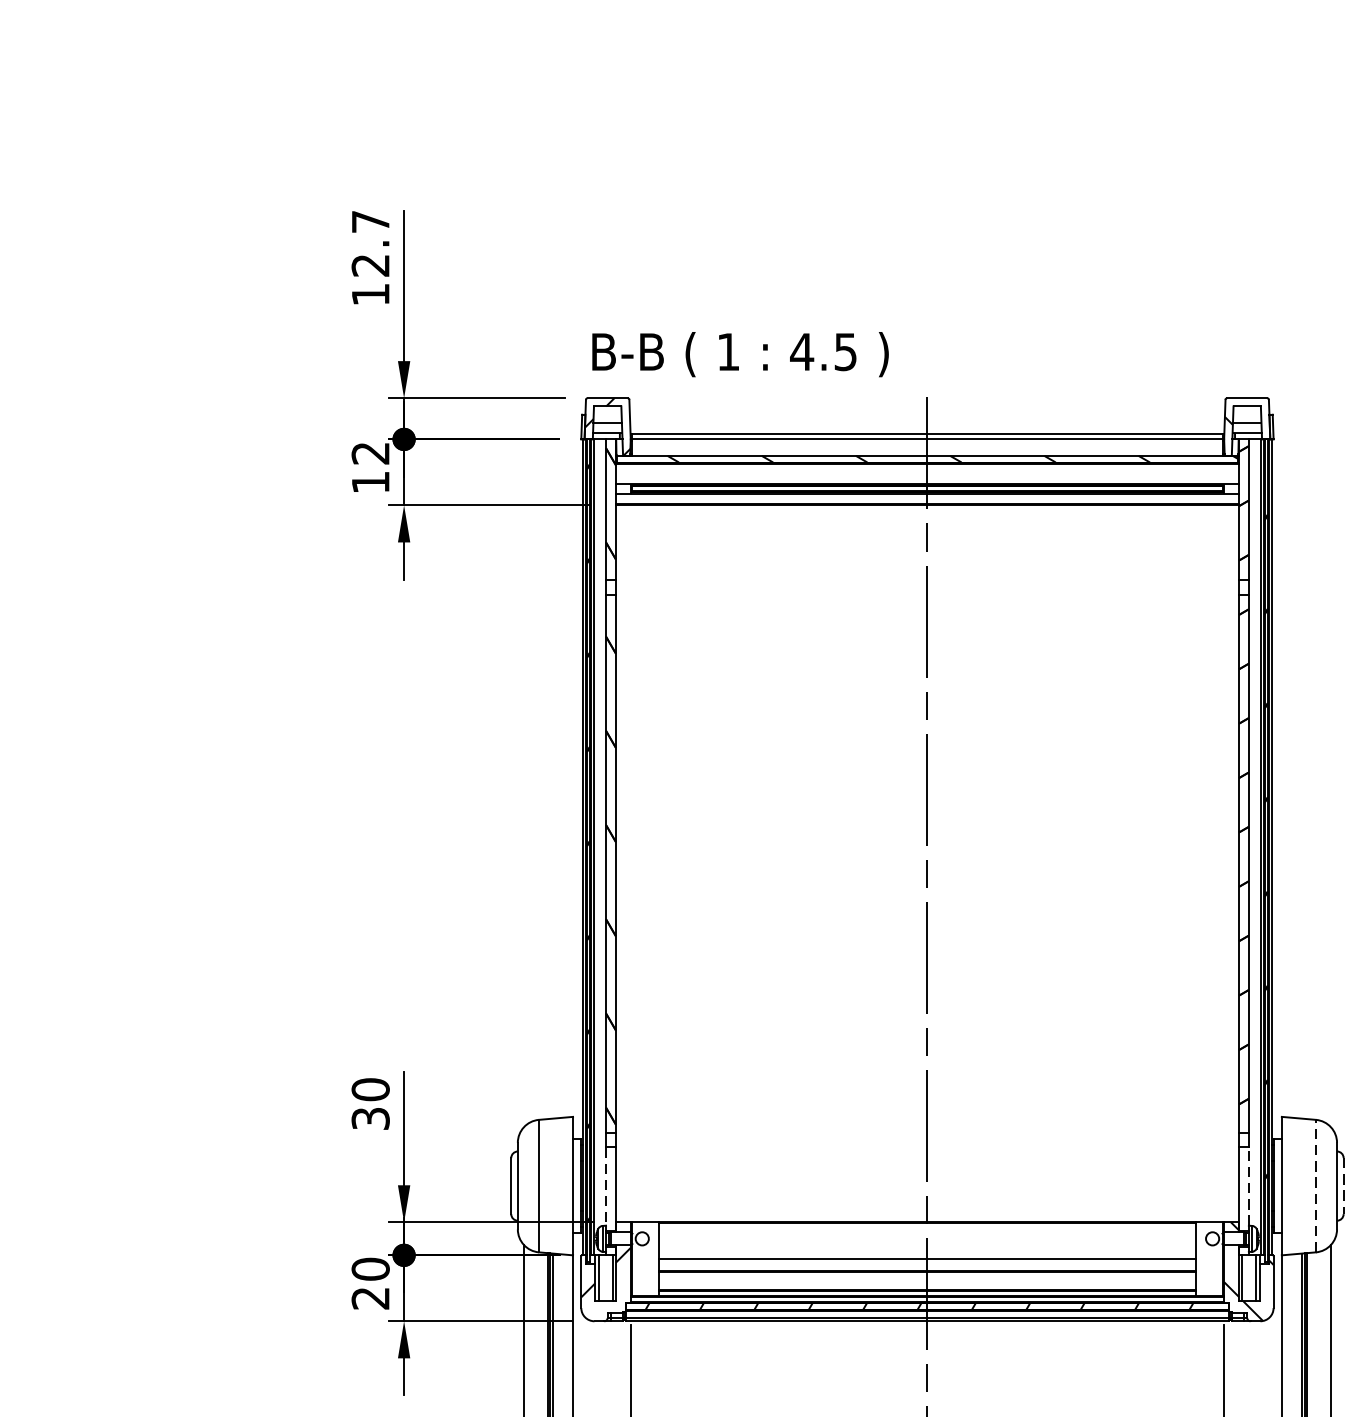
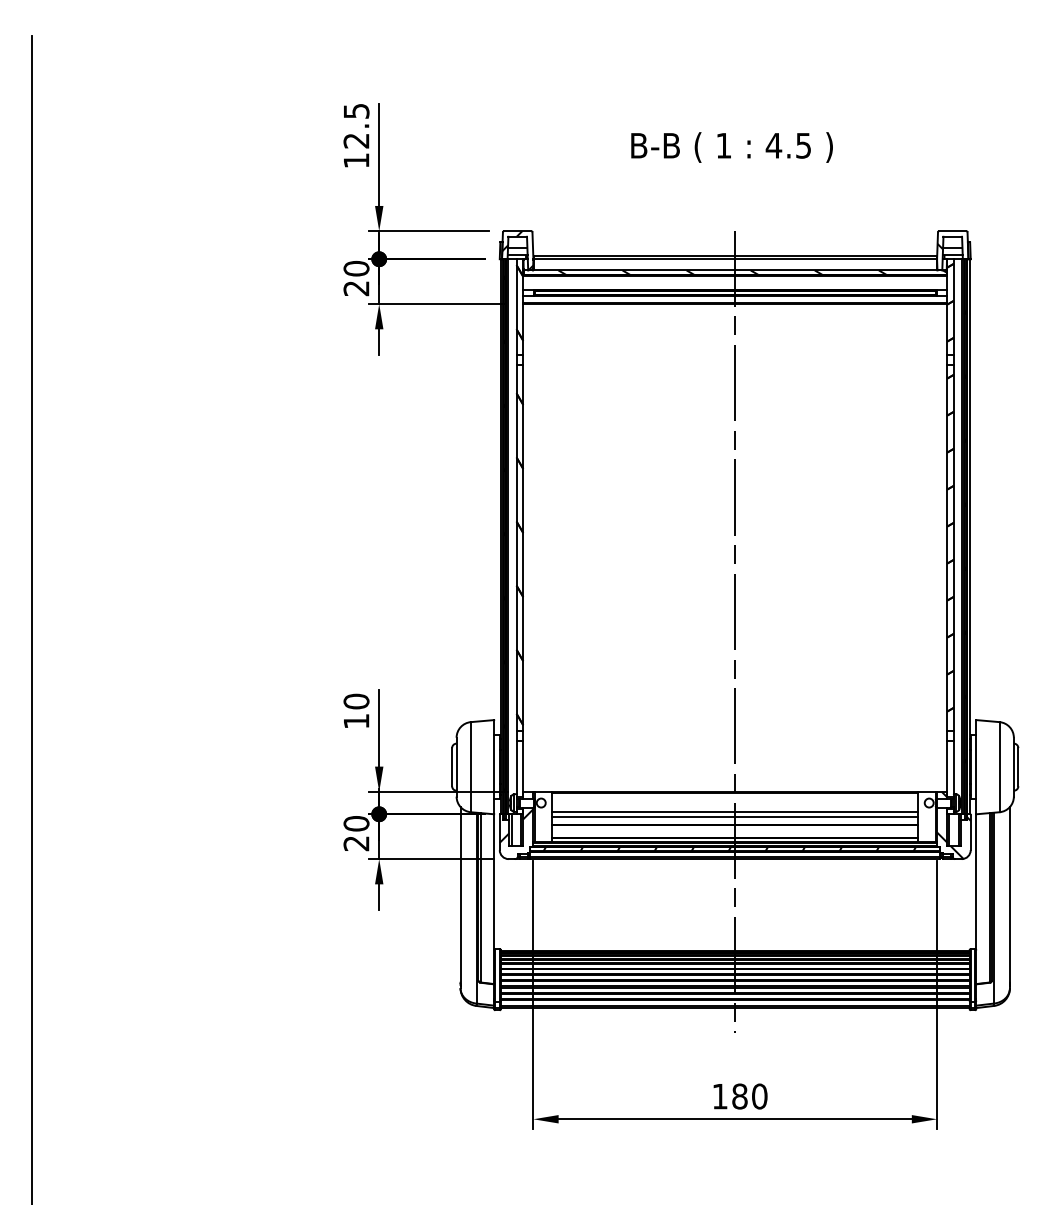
text: (370, 222) -> (356, 111), 12.7 -> 12.5
text: (739, 354) -> (731, 147), moved
text: (370, 467) -> (356, 278), 12 -> 20
text: (370, 1118) -> (356, 721), 30 -> 10
line: (1315, 1185) -> (999, 766), dashed -> solid
line: (605, 1186) -> (516, 767), dashed -> solid
line: (1248, 1186) -> (953, 767), dashed -> solid
line: (1343, 1186) -> (1018, 767), dashed -> solid
line: (927, 1252) -> (735, 812), added

